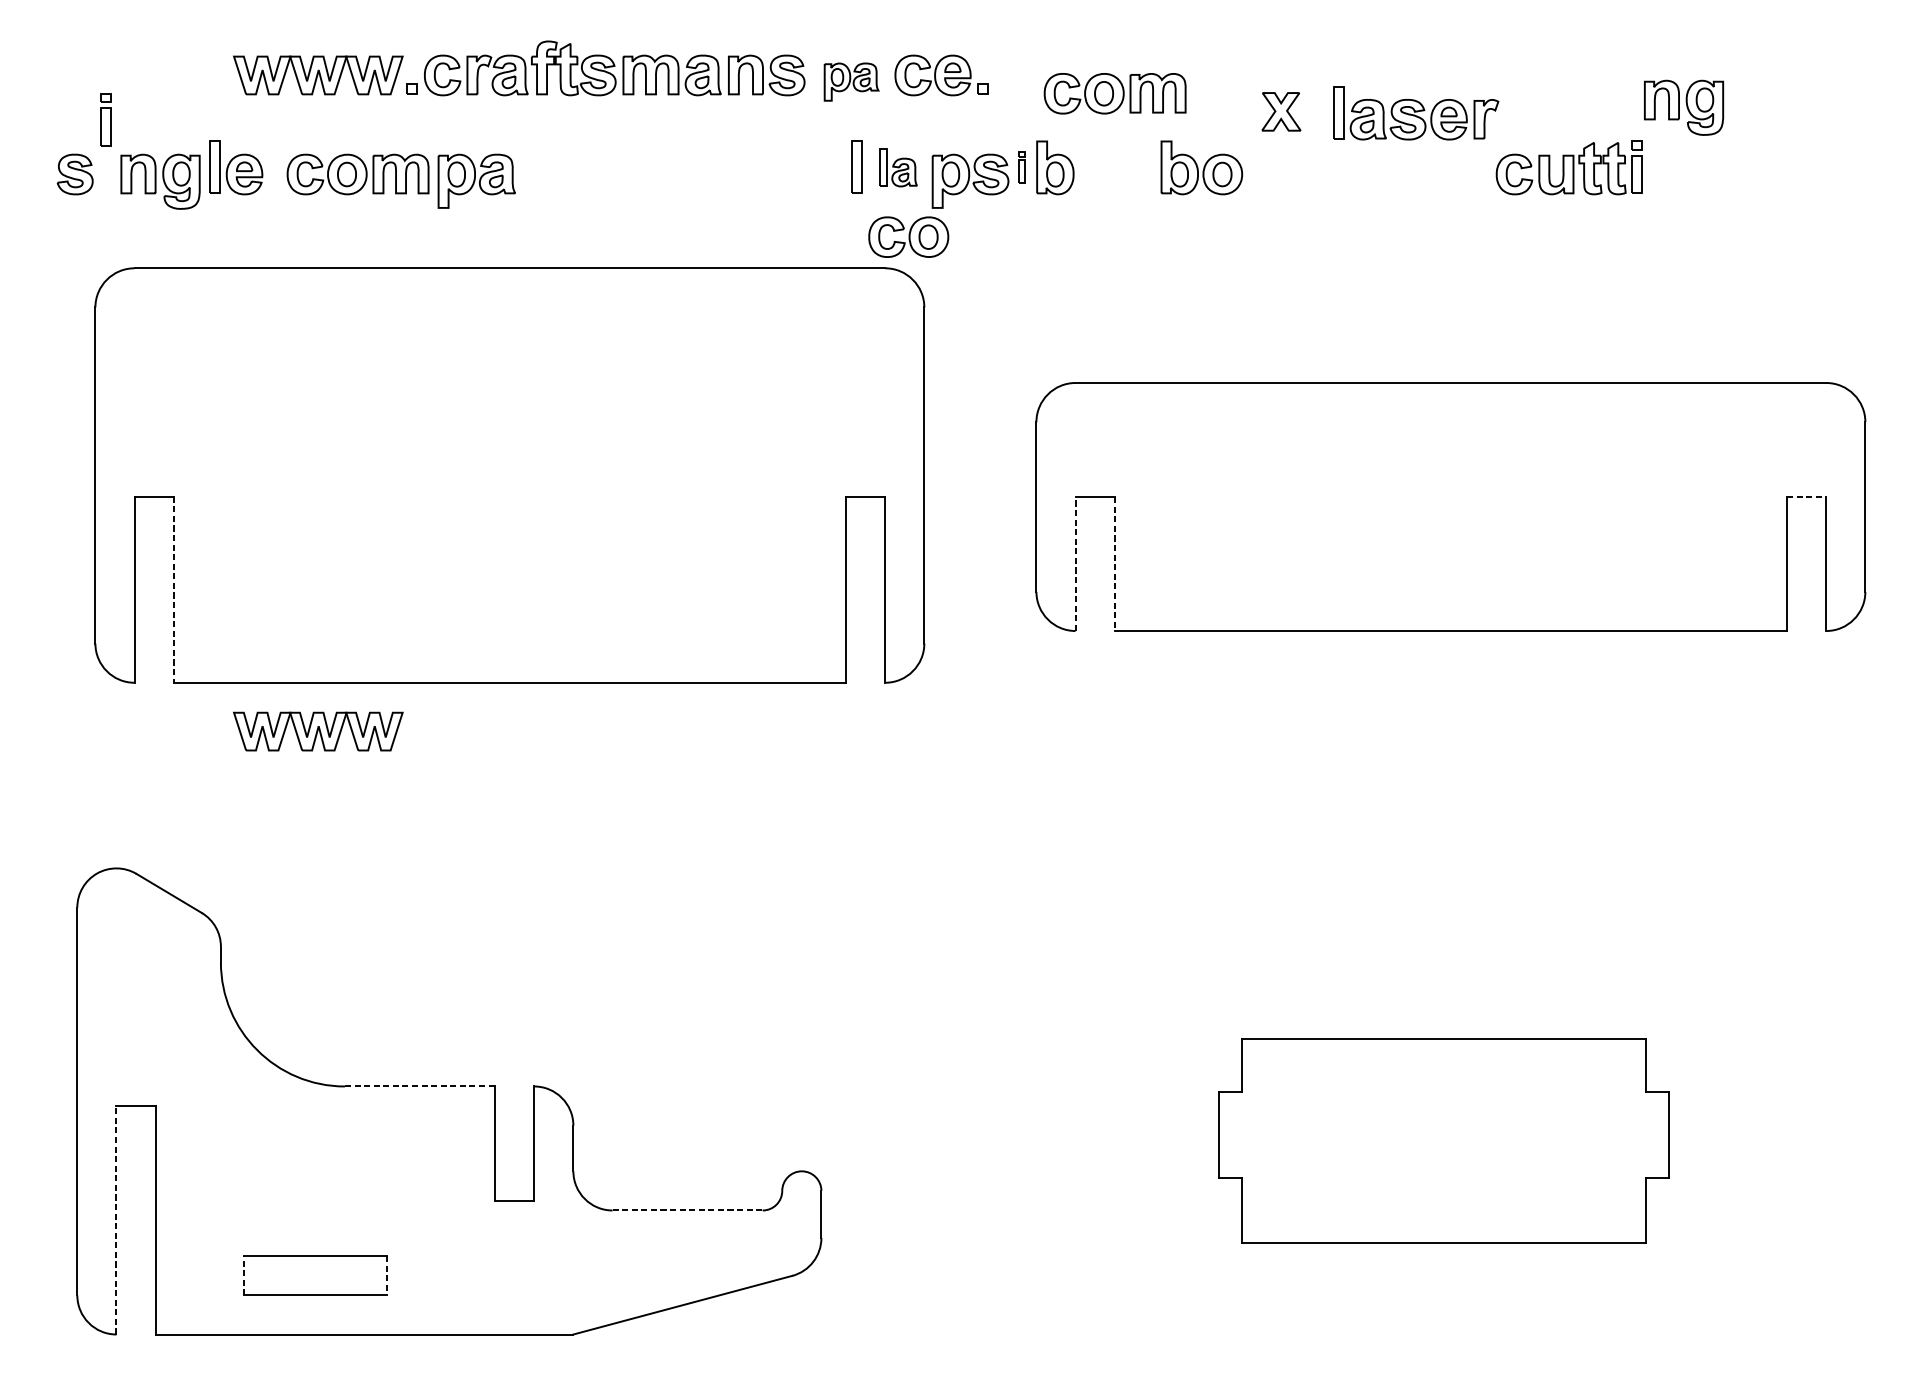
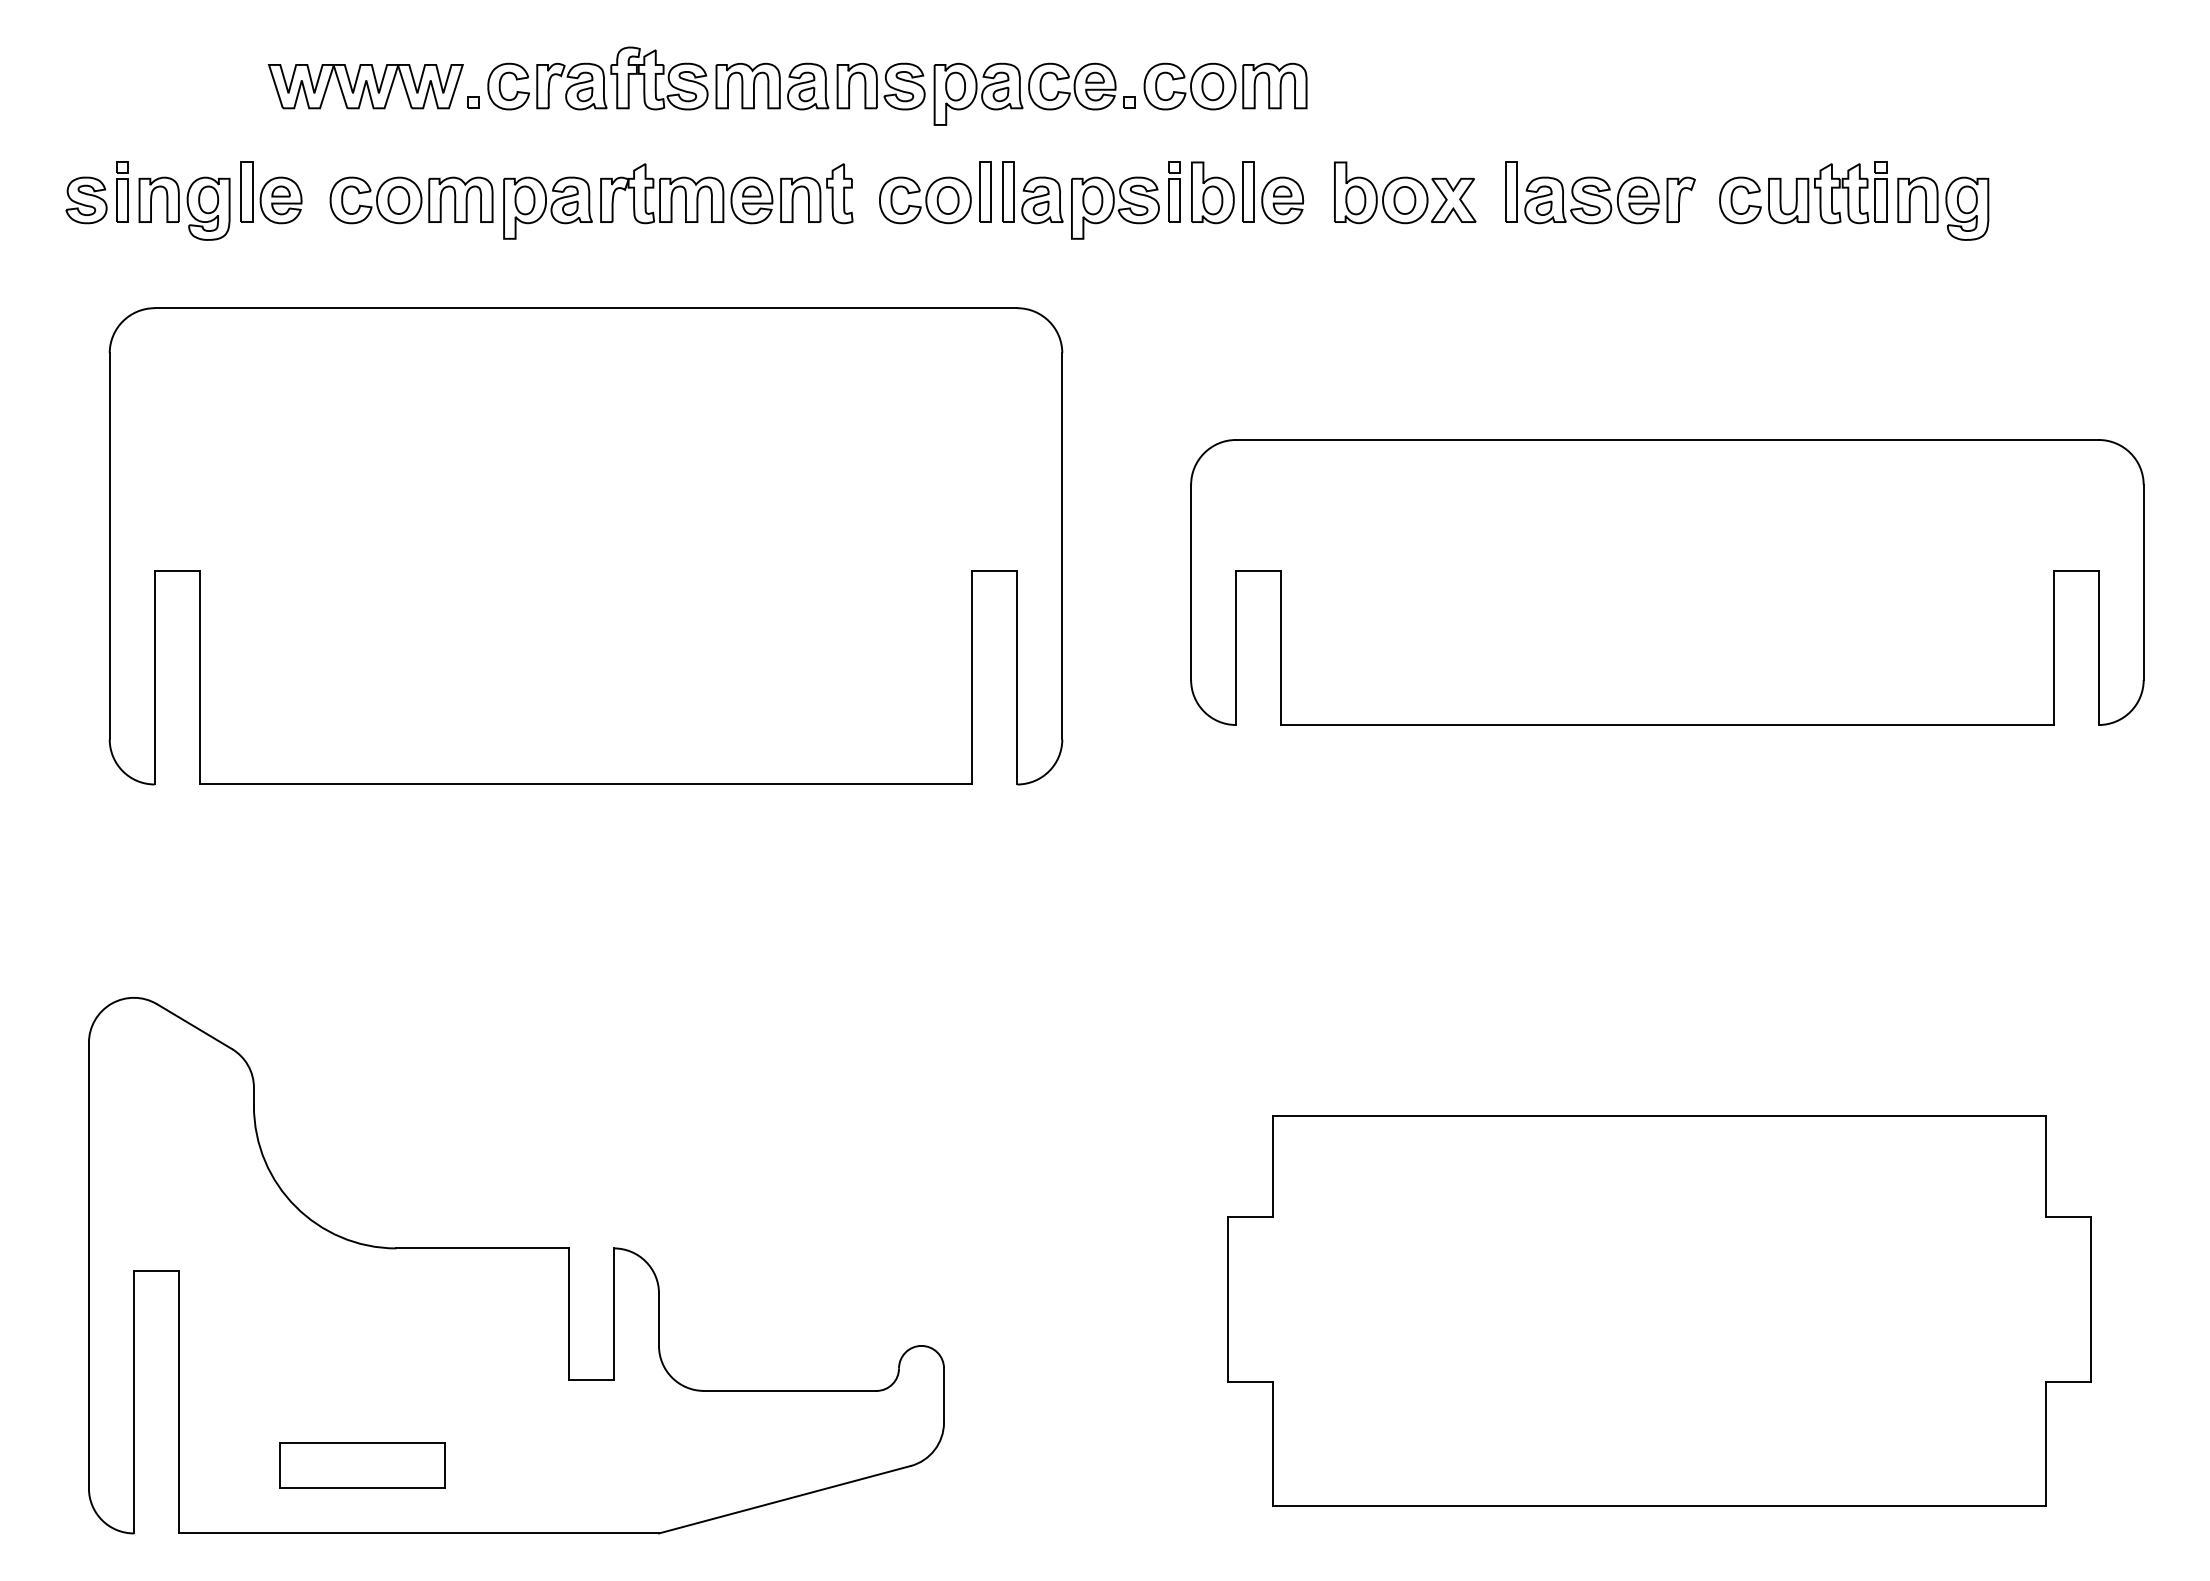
part: (851, 81) -> (978, 93), size x1.43
part: (1115, 93) -> (1225, 86), moved
part: (1684, 107) -> (1943, 208), moved
part: (1281, 111) -> (1453, 199), moved
part: (1416, 112) -> (1600, 192), moved
part: (106, 118) -> (122, 191), moved
part: (1021, 166) -> (1174, 191), size x1.67
part: (898, 167) -> (1032, 192), size x1.43
part: (1108, 167) -> (1273, 192), added
part: (632, 168) -> (726, 193), added
part: (908, 237) -> (925, 200), moved
line: (1806, 497) -> (2076, 571), dashed -> solid
line: (1075, 564) -> (1236, 648), dashed -> solid
line: (1115, 564) -> (1281, 648), dashed -> solid
line: (173, 589) -> (199, 677), dashed -> solid
part: (317, 731) -> (365, 840), removed
line: (420, 1086) -> (483, 1248), dashed -> solid
part: (1444, 1140) -> (1659, 1310), size x1.67
line: (687, 1210) -> (790, 1390), dashed -> solid
line: (116, 1219) -> (133, 1401), dashed -> solid
line: (244, 1275) -> (280, 1465), dashed -> solid
line: (387, 1275) -> (445, 1465), dashed -> solid

